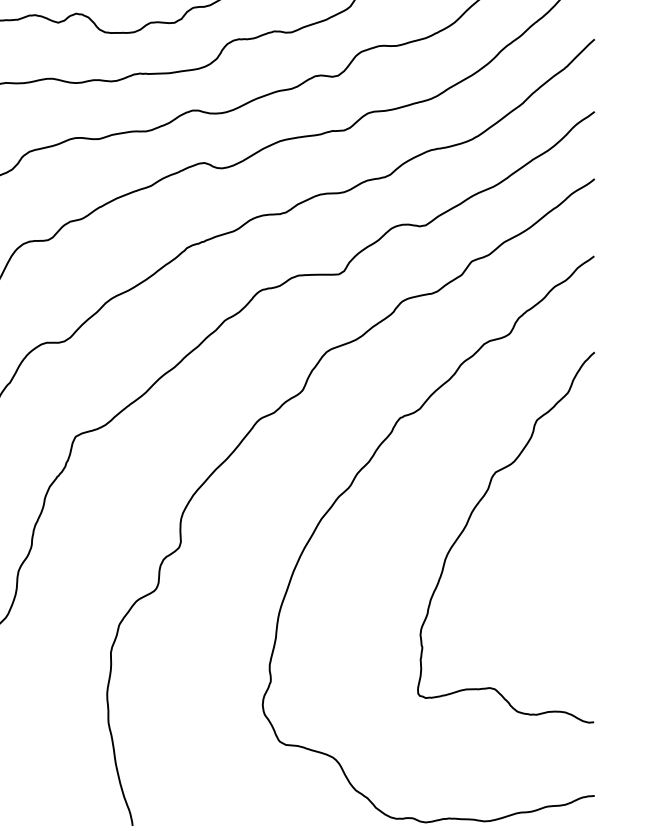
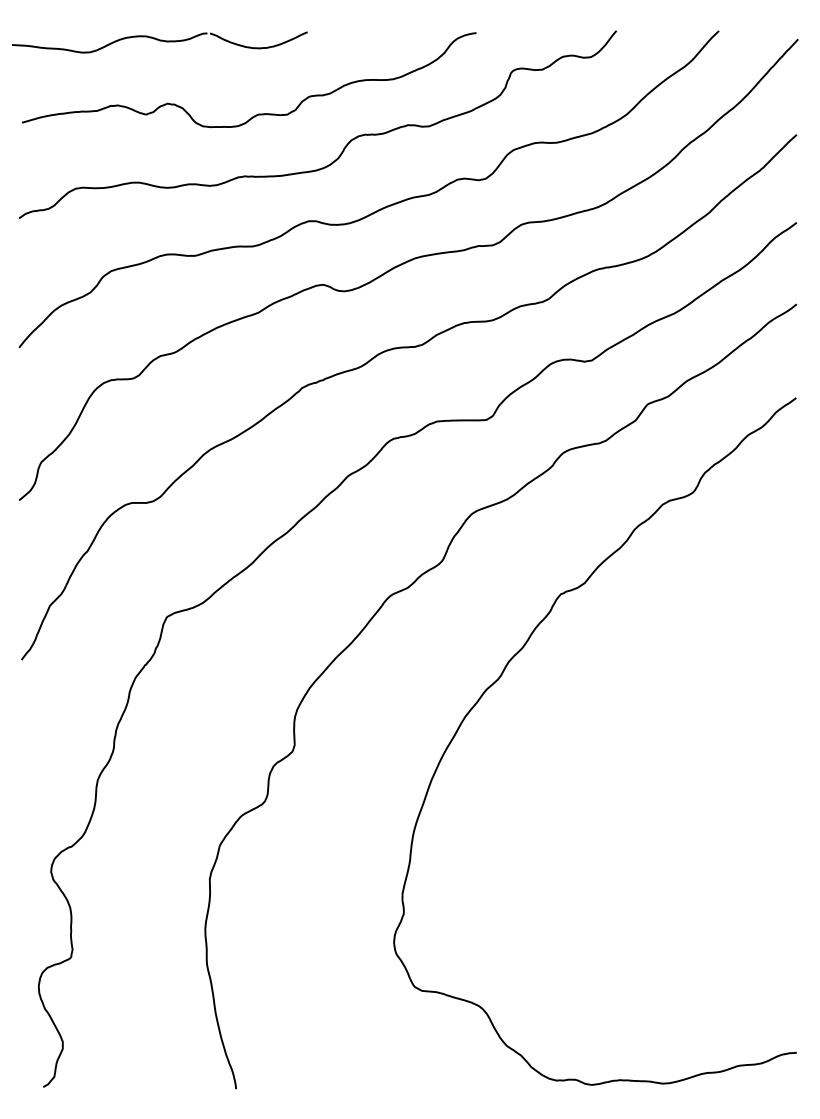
curve: (469, 521) -> (644, 719), removed

